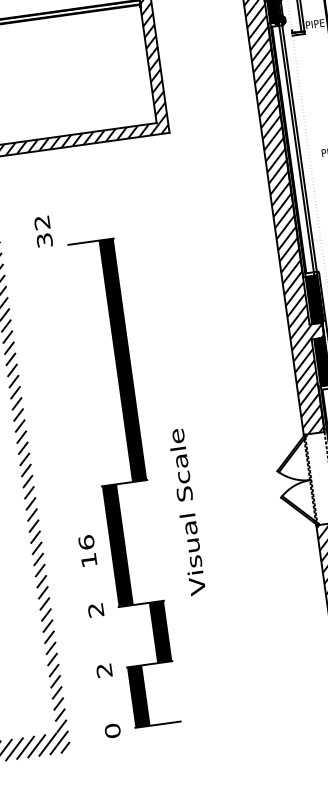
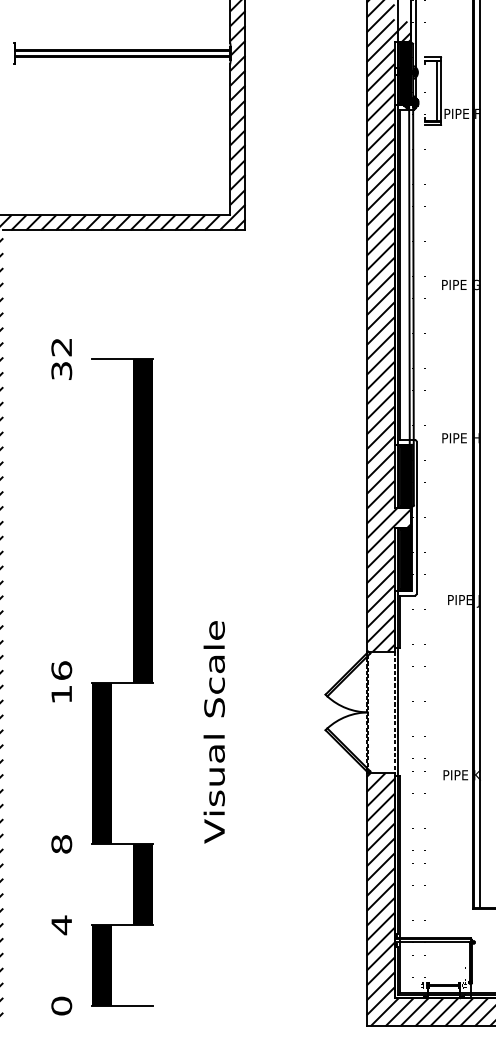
text: (43, 231) -> (61, 359), moved
text: (186, 512) -> (213, 732), moved
text: (87, 550) -> (61, 681), moved
text: (95, 610) -> (61, 844), 2 -> 8
text: (104, 670) -> (61, 925), 2 -> 4

